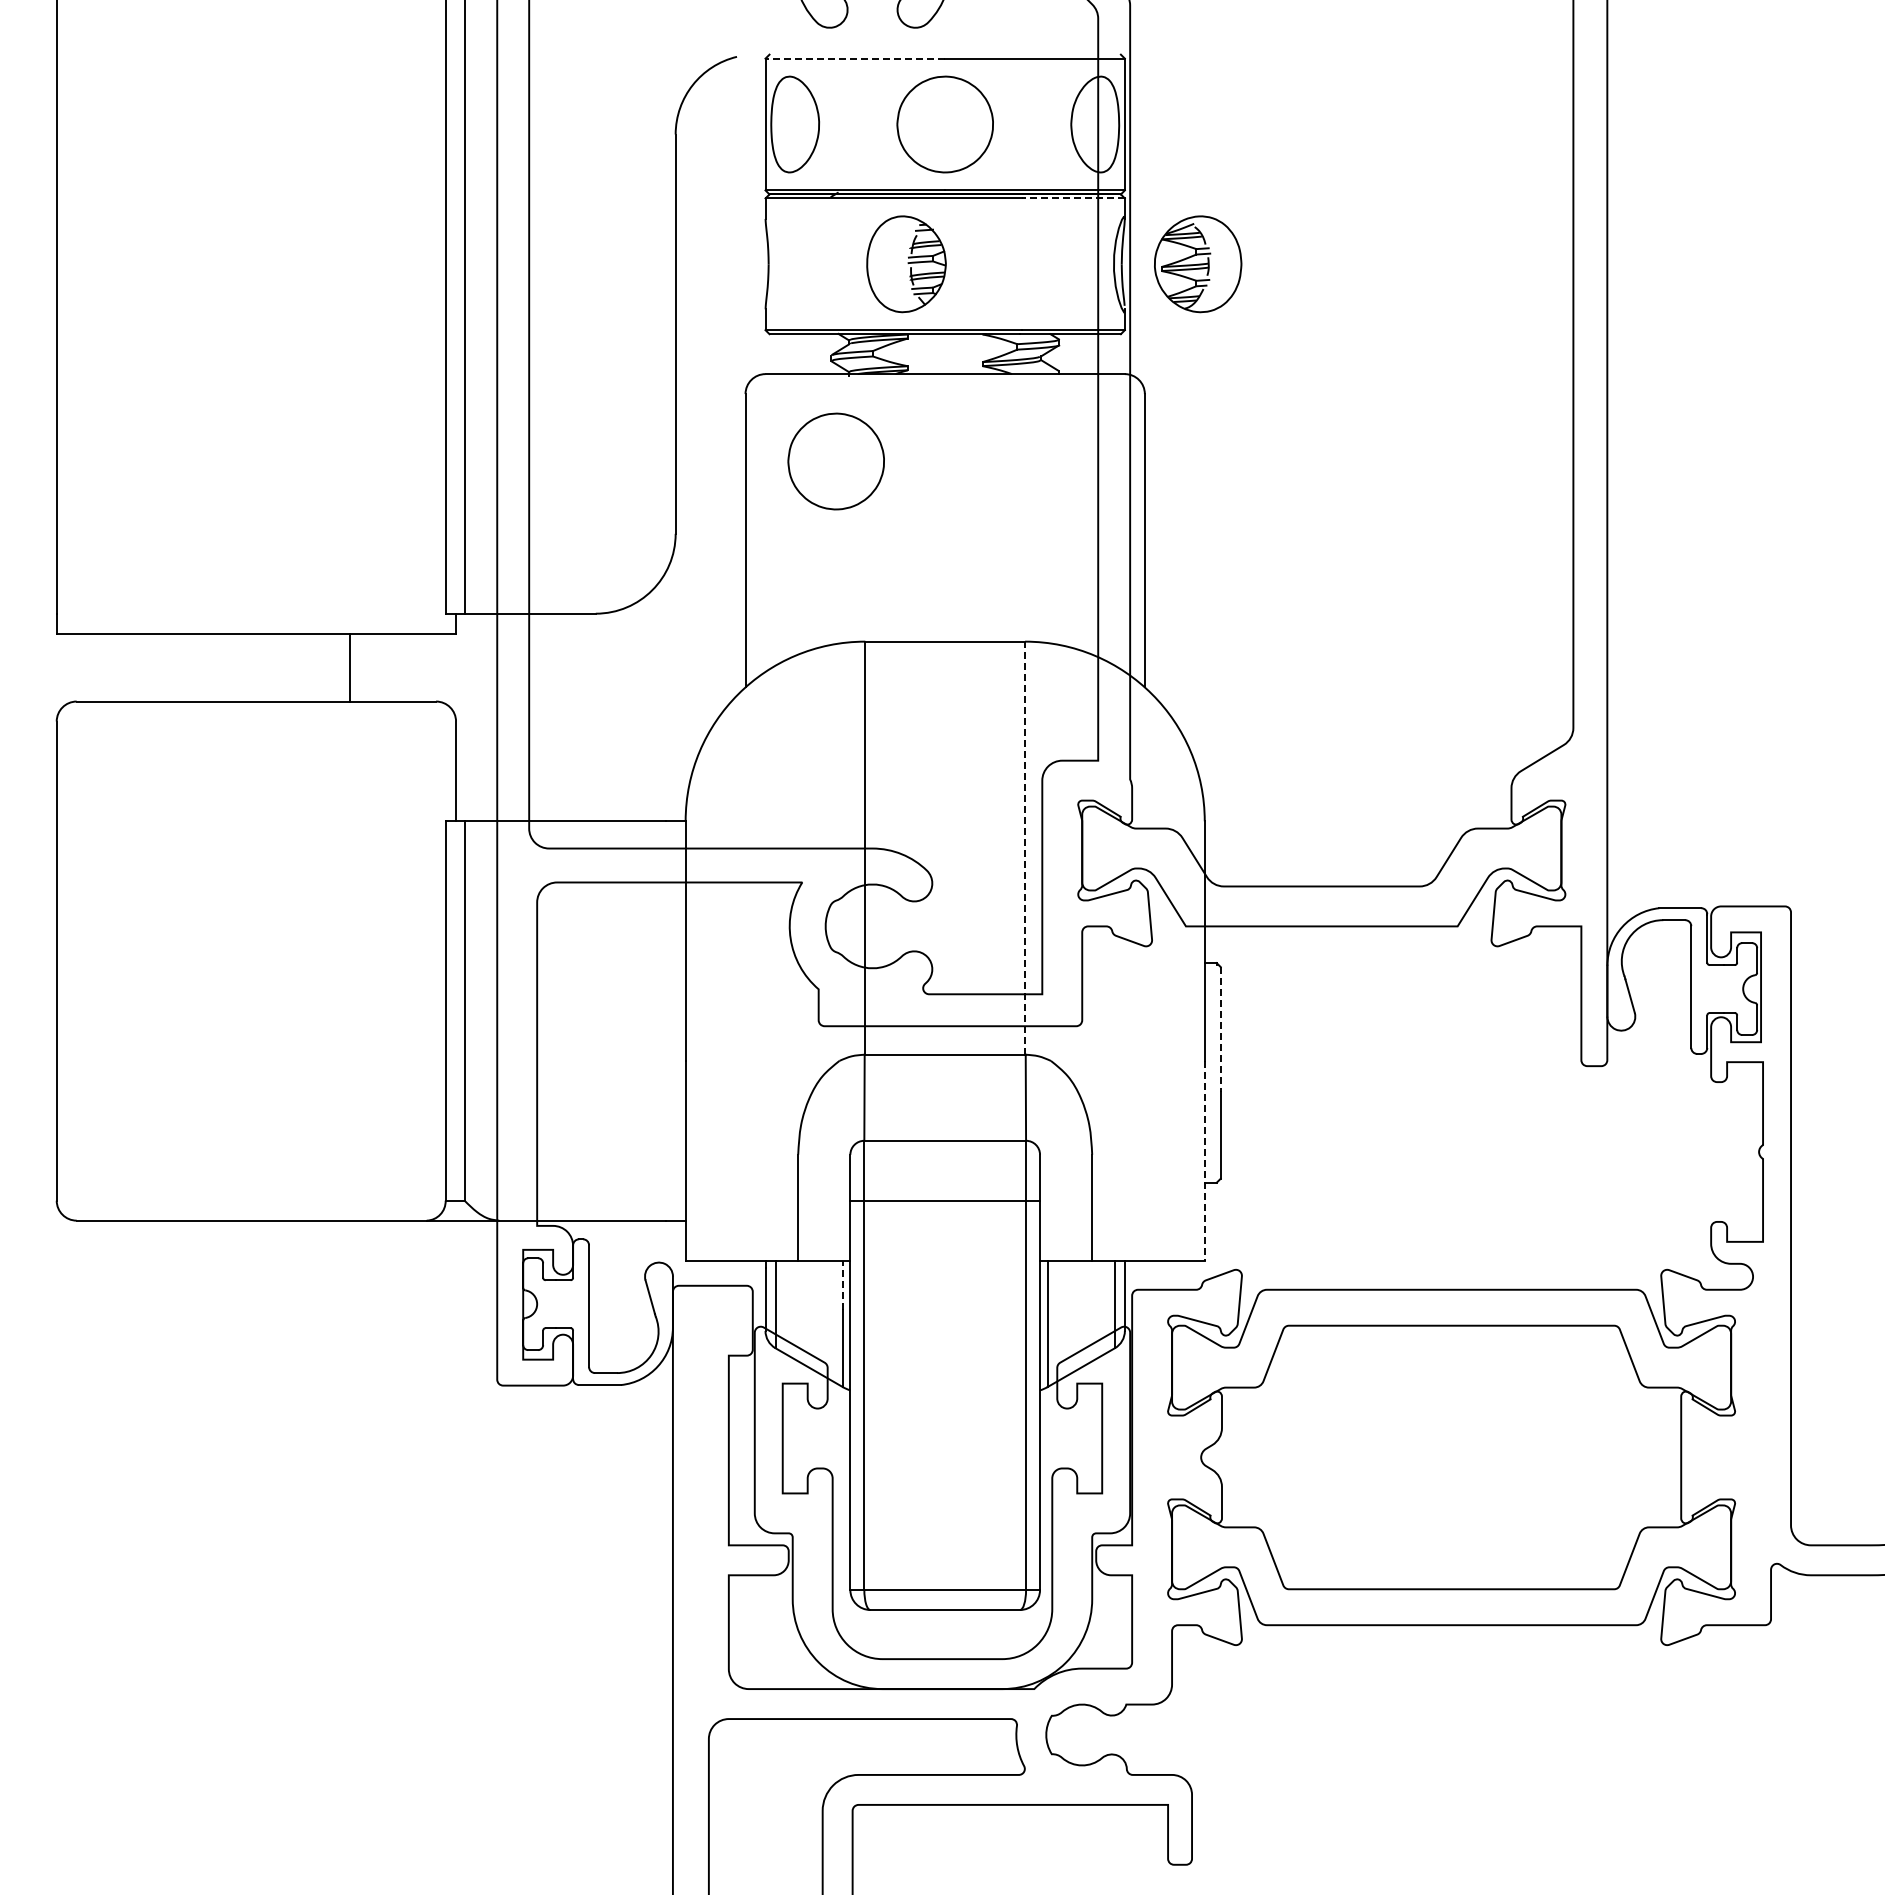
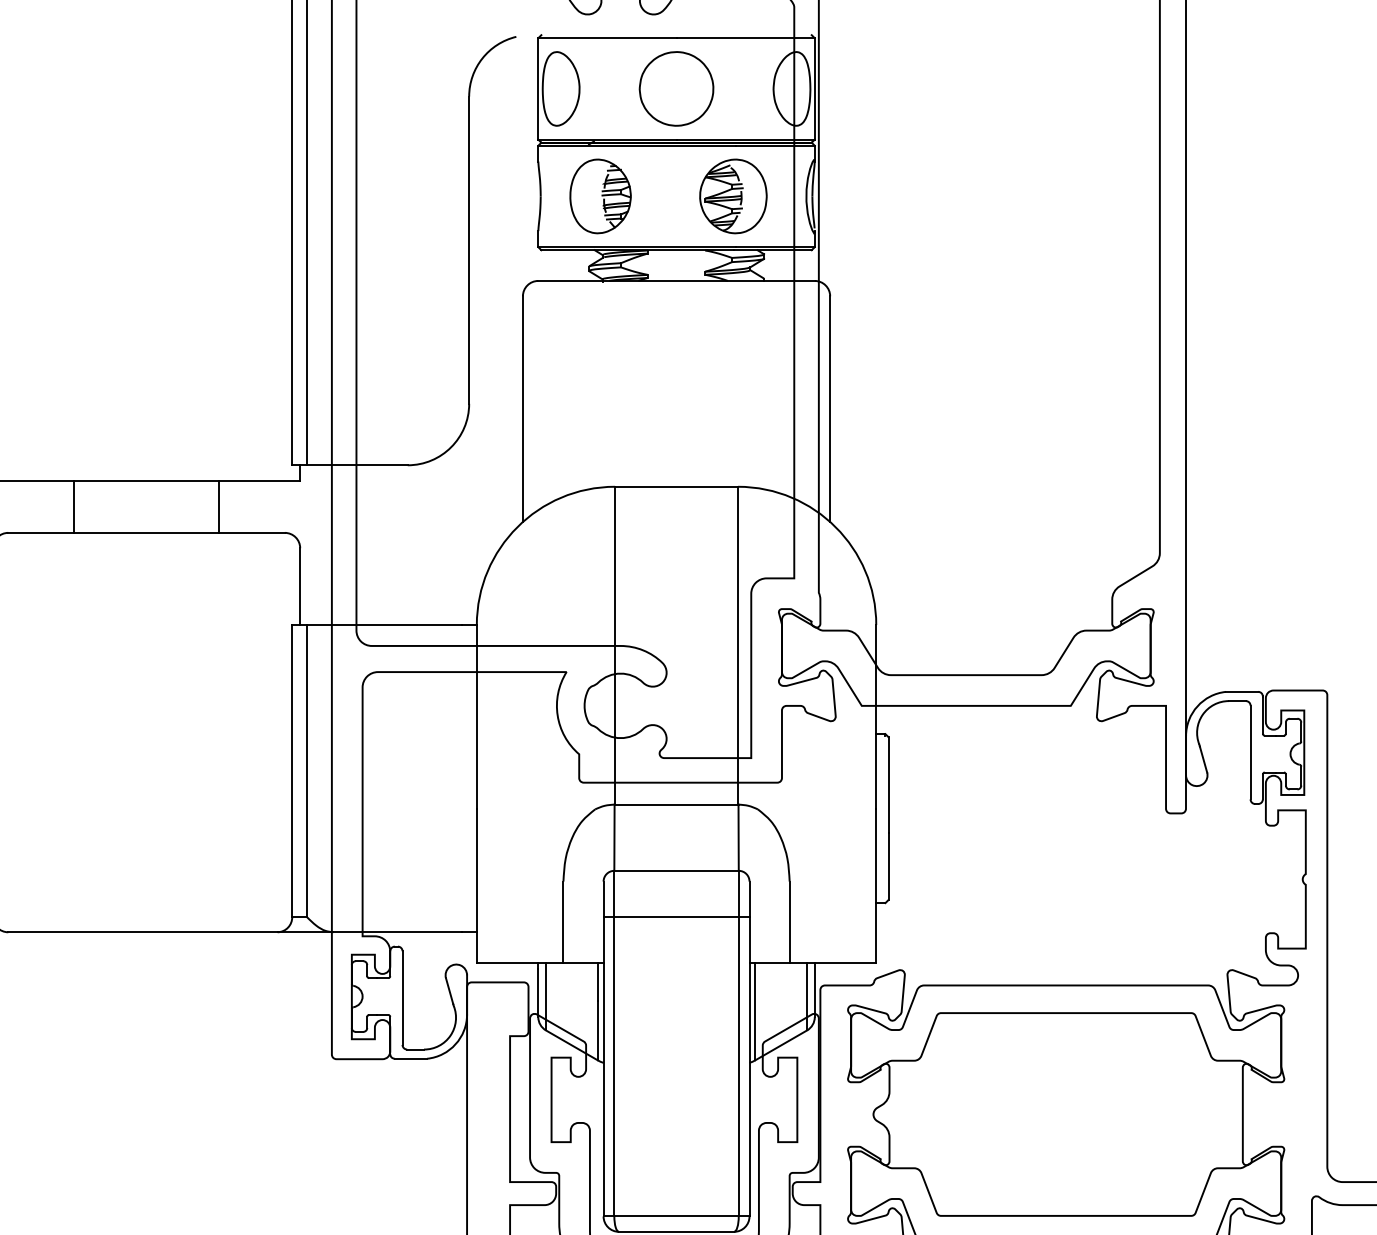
line: (855, 58) -> (607, 38), dashed -> solid
line: (1072, 198) -> (774, 145), dashed -> solid
part: (906, 264) -> (600, 196), moved
part: (1198, 264) -> (733, 196), moved
part: (835, 461) -> (592, 348), removed
line: (162, 667) -> (74, 506), added
line: (1025, 848) -> (738, 645), dashed -> solid
line: (1220, 1029) -> (888, 785), dashed -> solid
line: (1204, 1160) -> (876, 885), dashed -> solid
line: (842, 1285) -> (597, 982), dashed -> solid

